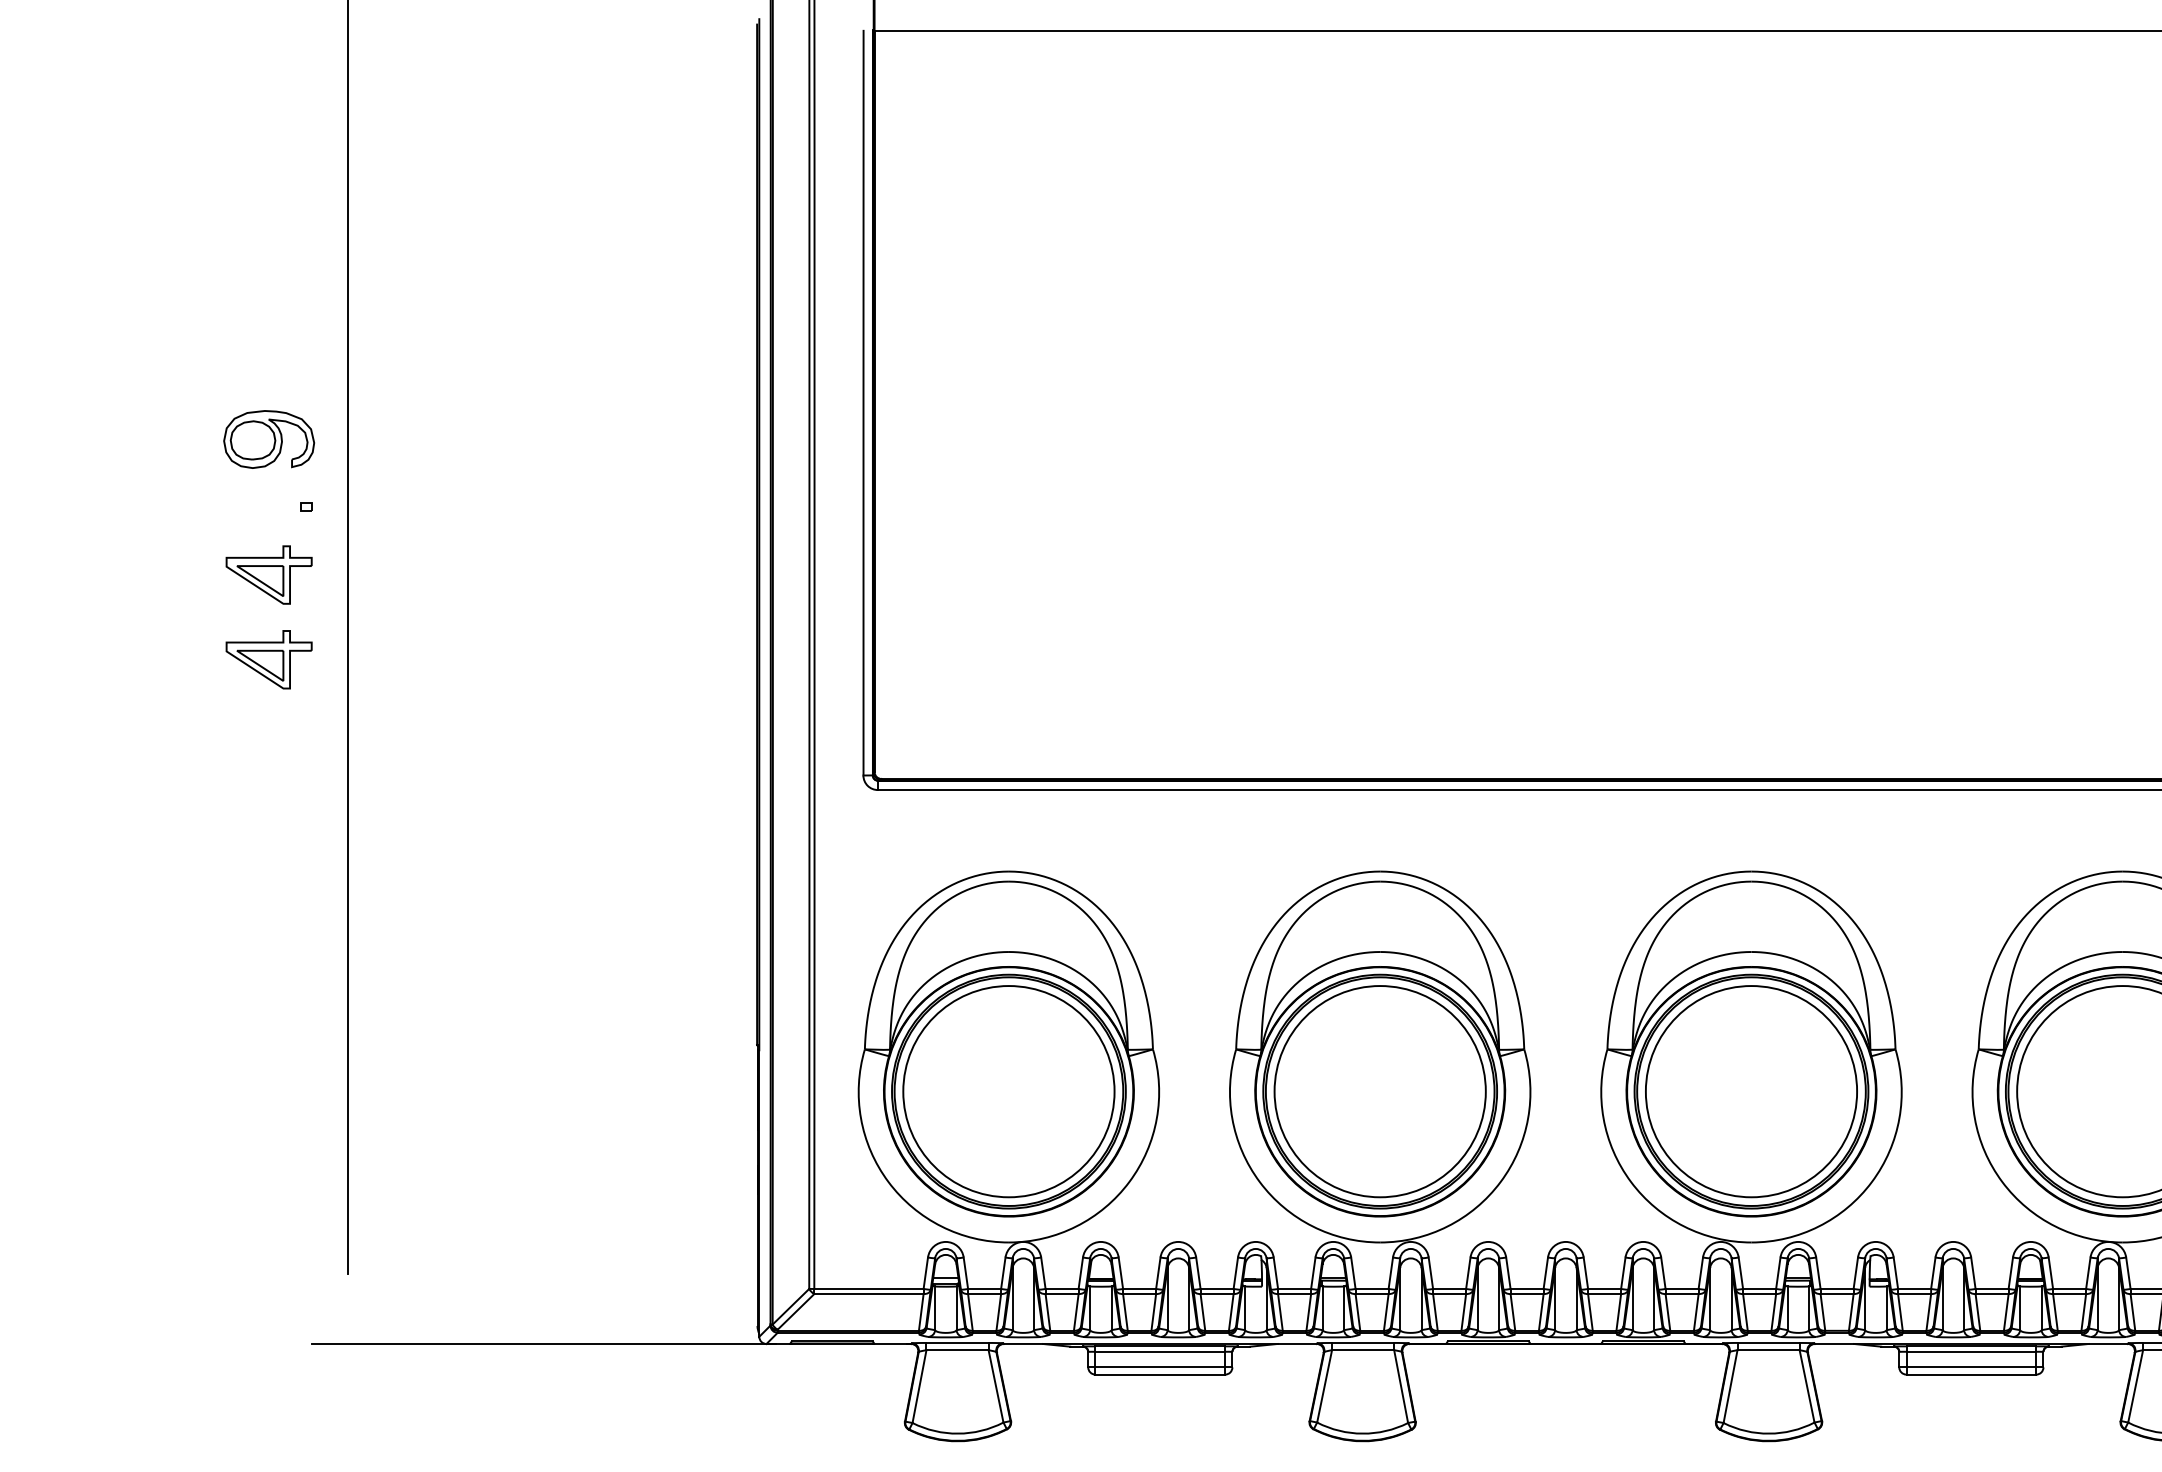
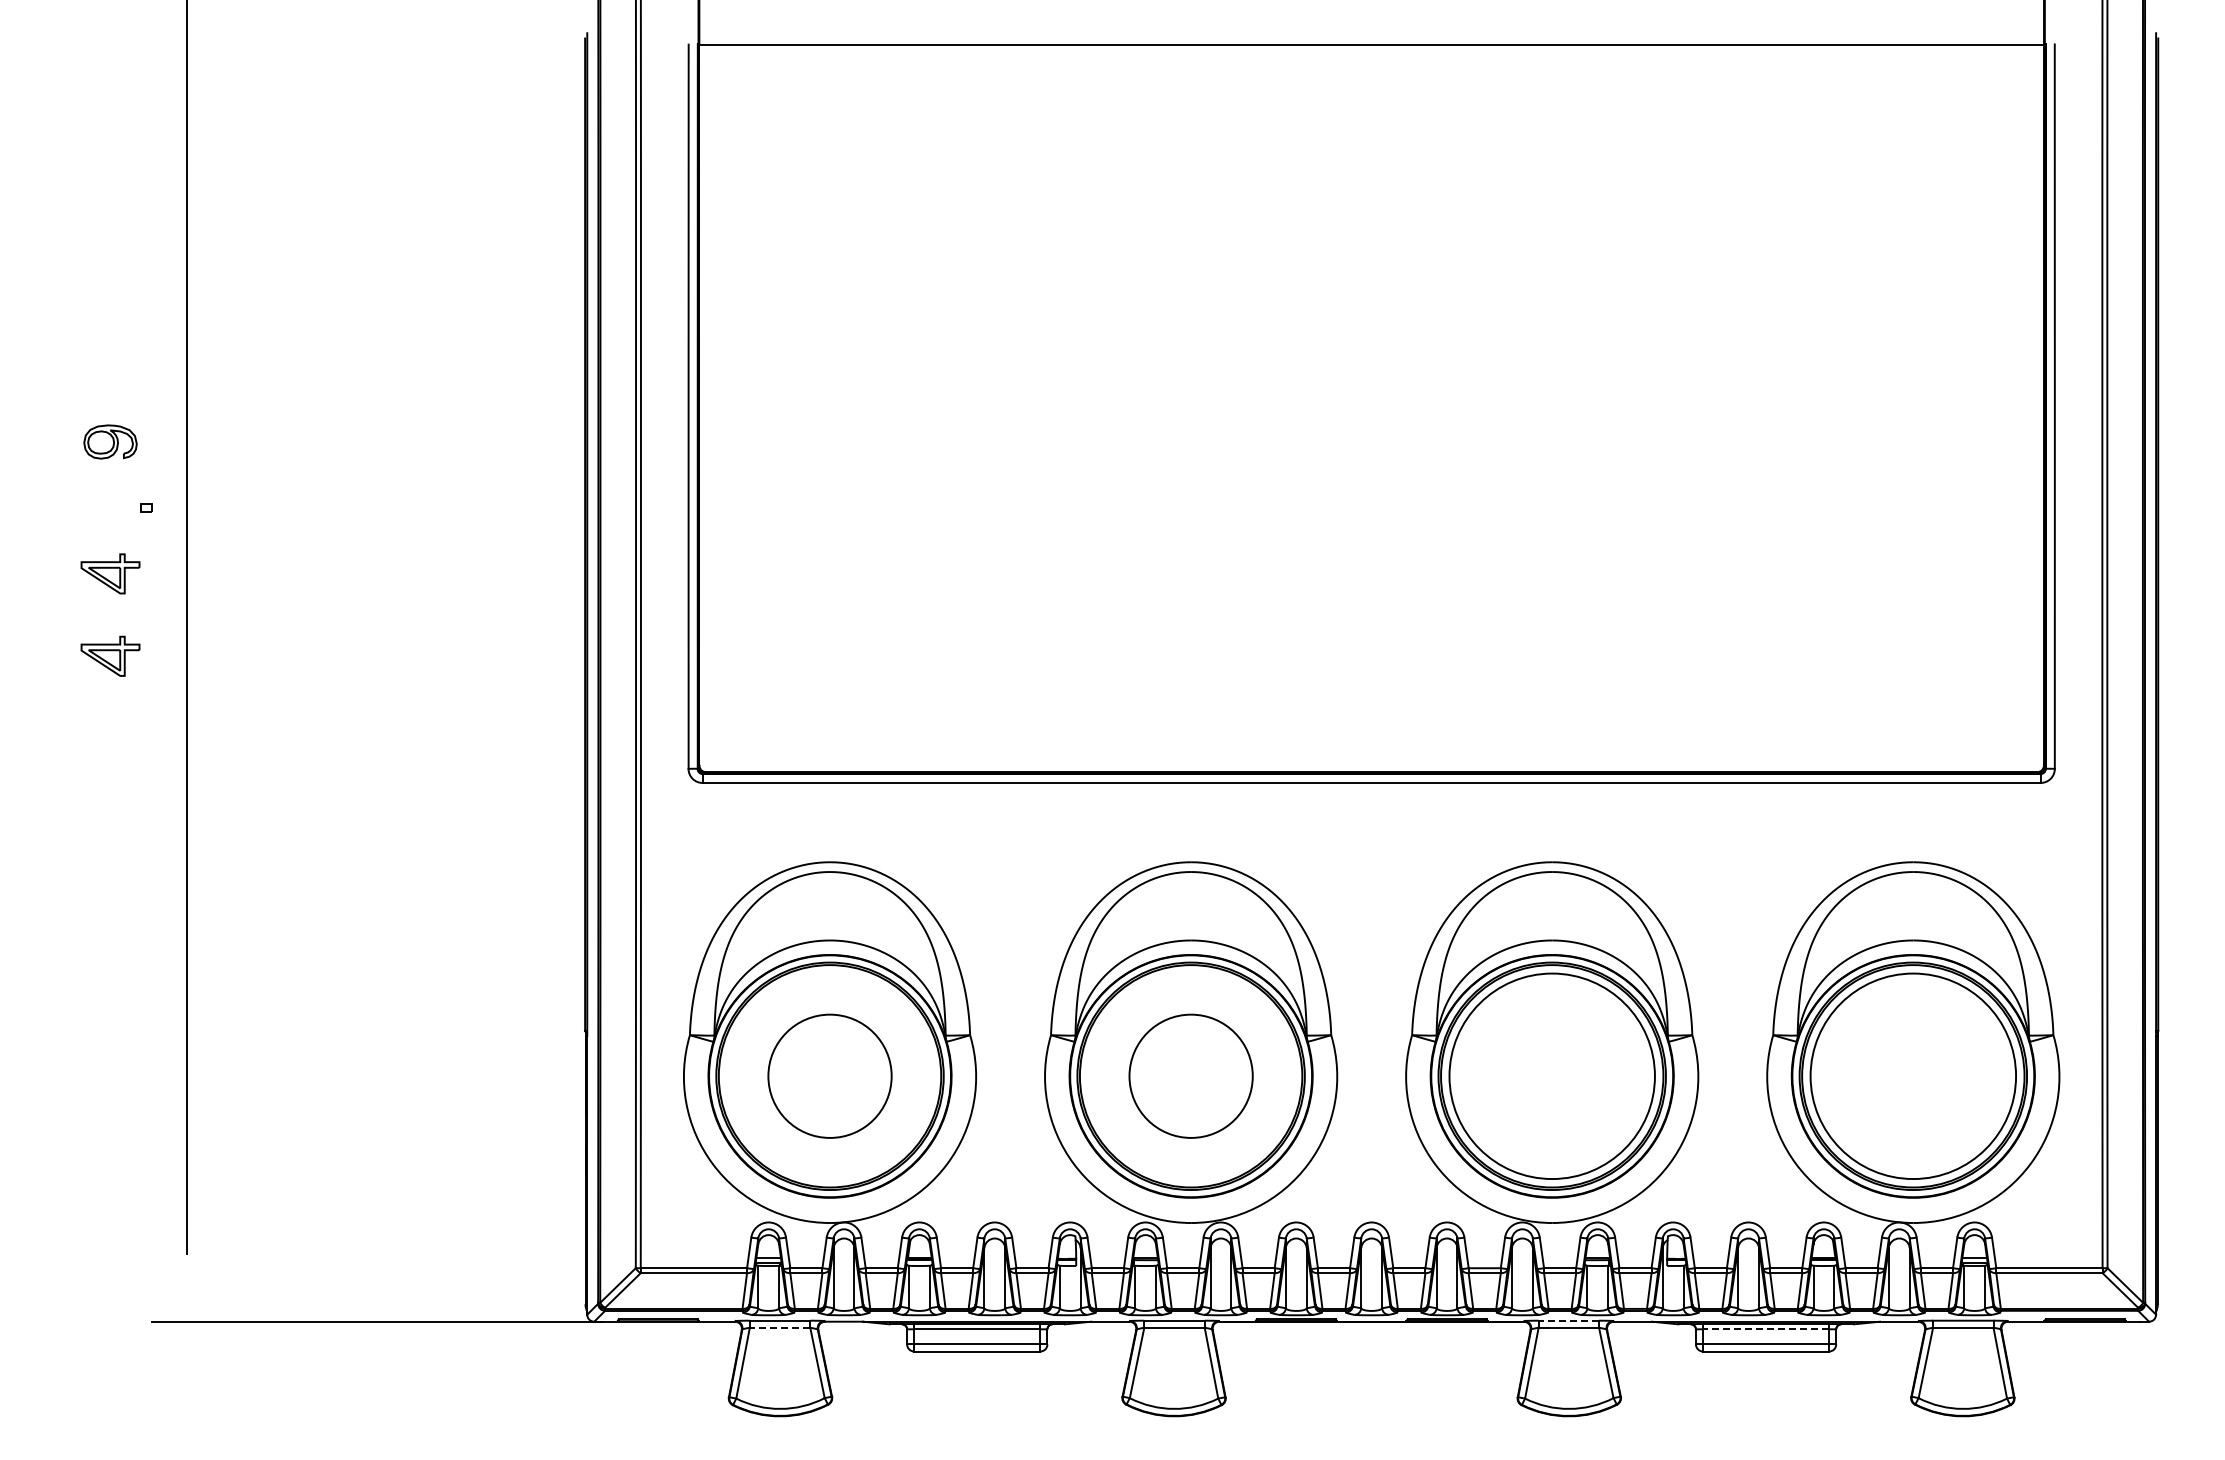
part: (269, 438) -> (110, 441), size x0.6
part: (269, 574) -> (110, 573), size x0.7
part: (269, 660) -> (110, 656), size x0.7
circle: (1008, 1091) -> (829, 1076), size x0.6
circle: (1379, 1091) -> (1190, 1076), size x0.6
line: (1768, 1342) -> (1568, 1320), solid -> dashed
line: (956, 1349) -> (779, 1327), solid -> dashed
line: (1970, 1351) -> (1765, 1329), solid -> dashed

